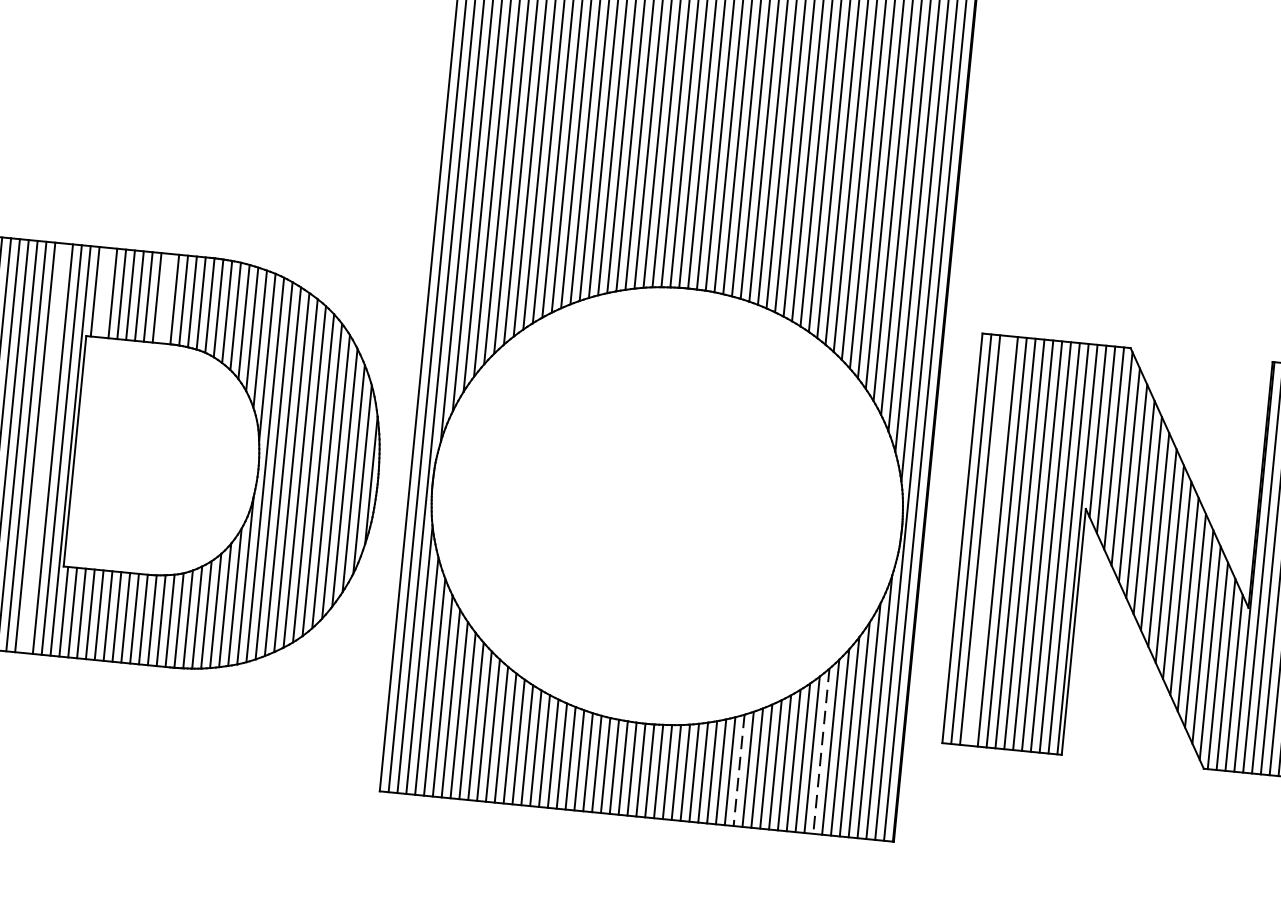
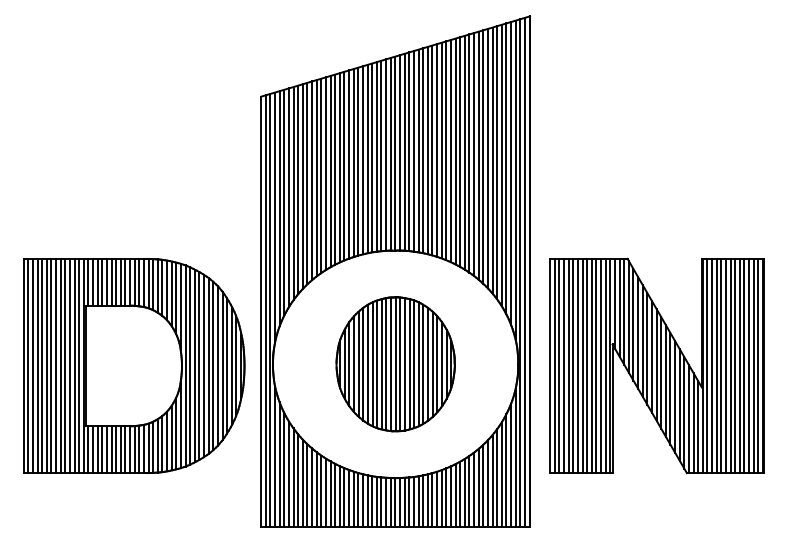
line: (105, 291) -> (93, 281), added
line: (166, 297) -> (125, 281), added
line: (43, 447) -> (69, 365), added
part: (666, 506) -> (395, 364), added
line: (989, 540) -> (564, 365), added
line: (820, 751) -> (487, 483), dashed -> solid
line: (739, 772) -> (446, 498), dashed -> solid

